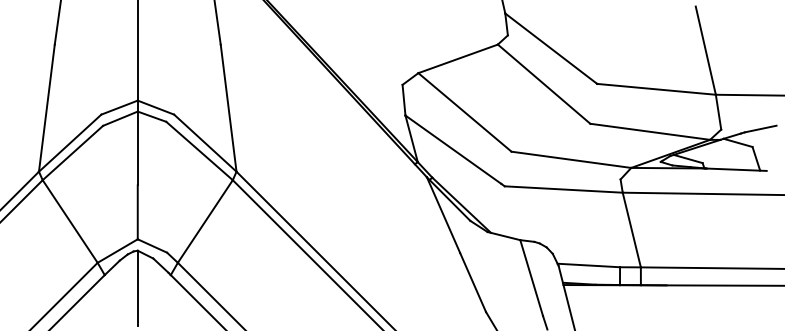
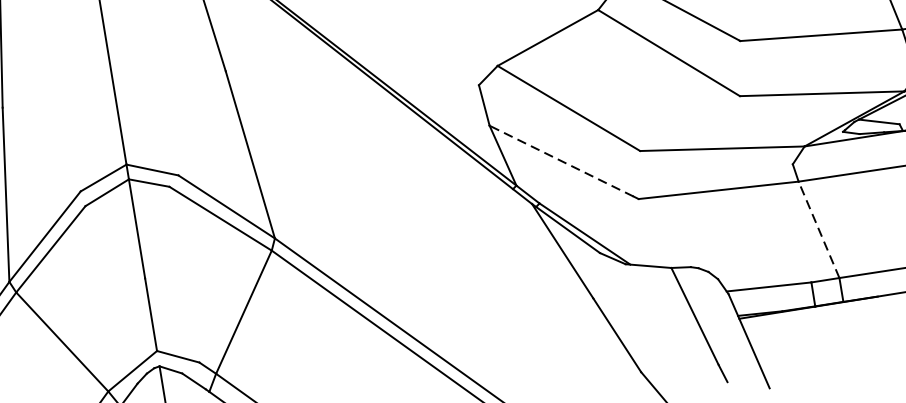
line: (453, 149) -> (561, 160), solid -> dashed
line: (631, 229) -> (818, 229), solid -> dashed

